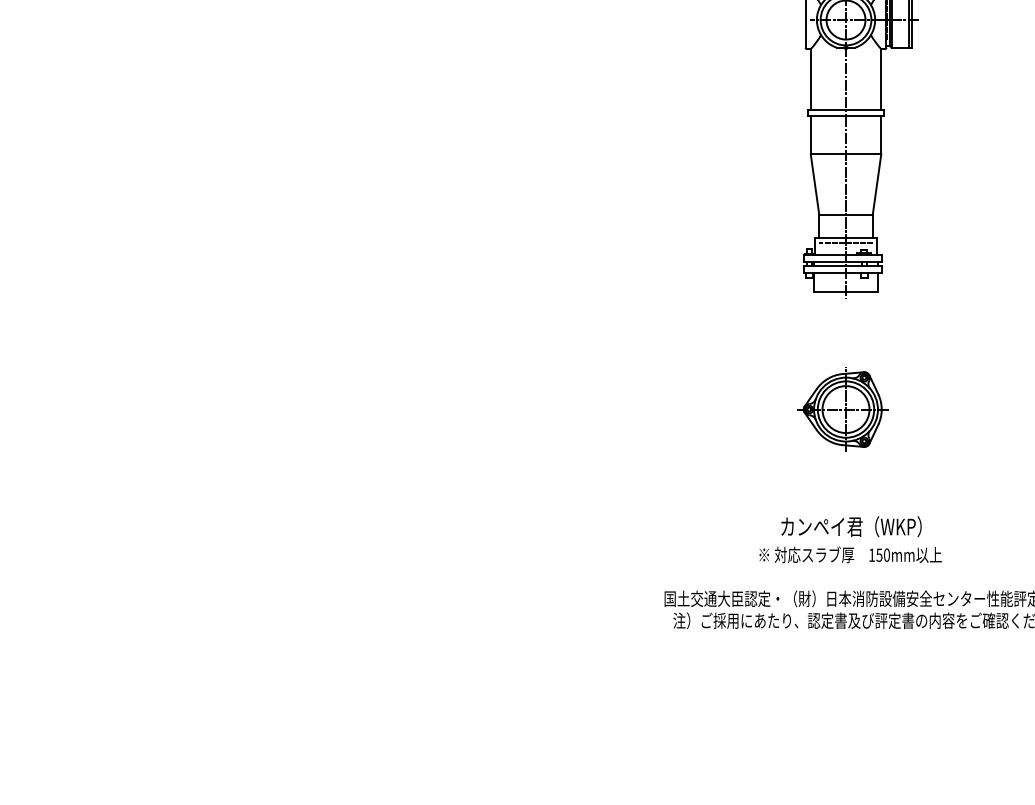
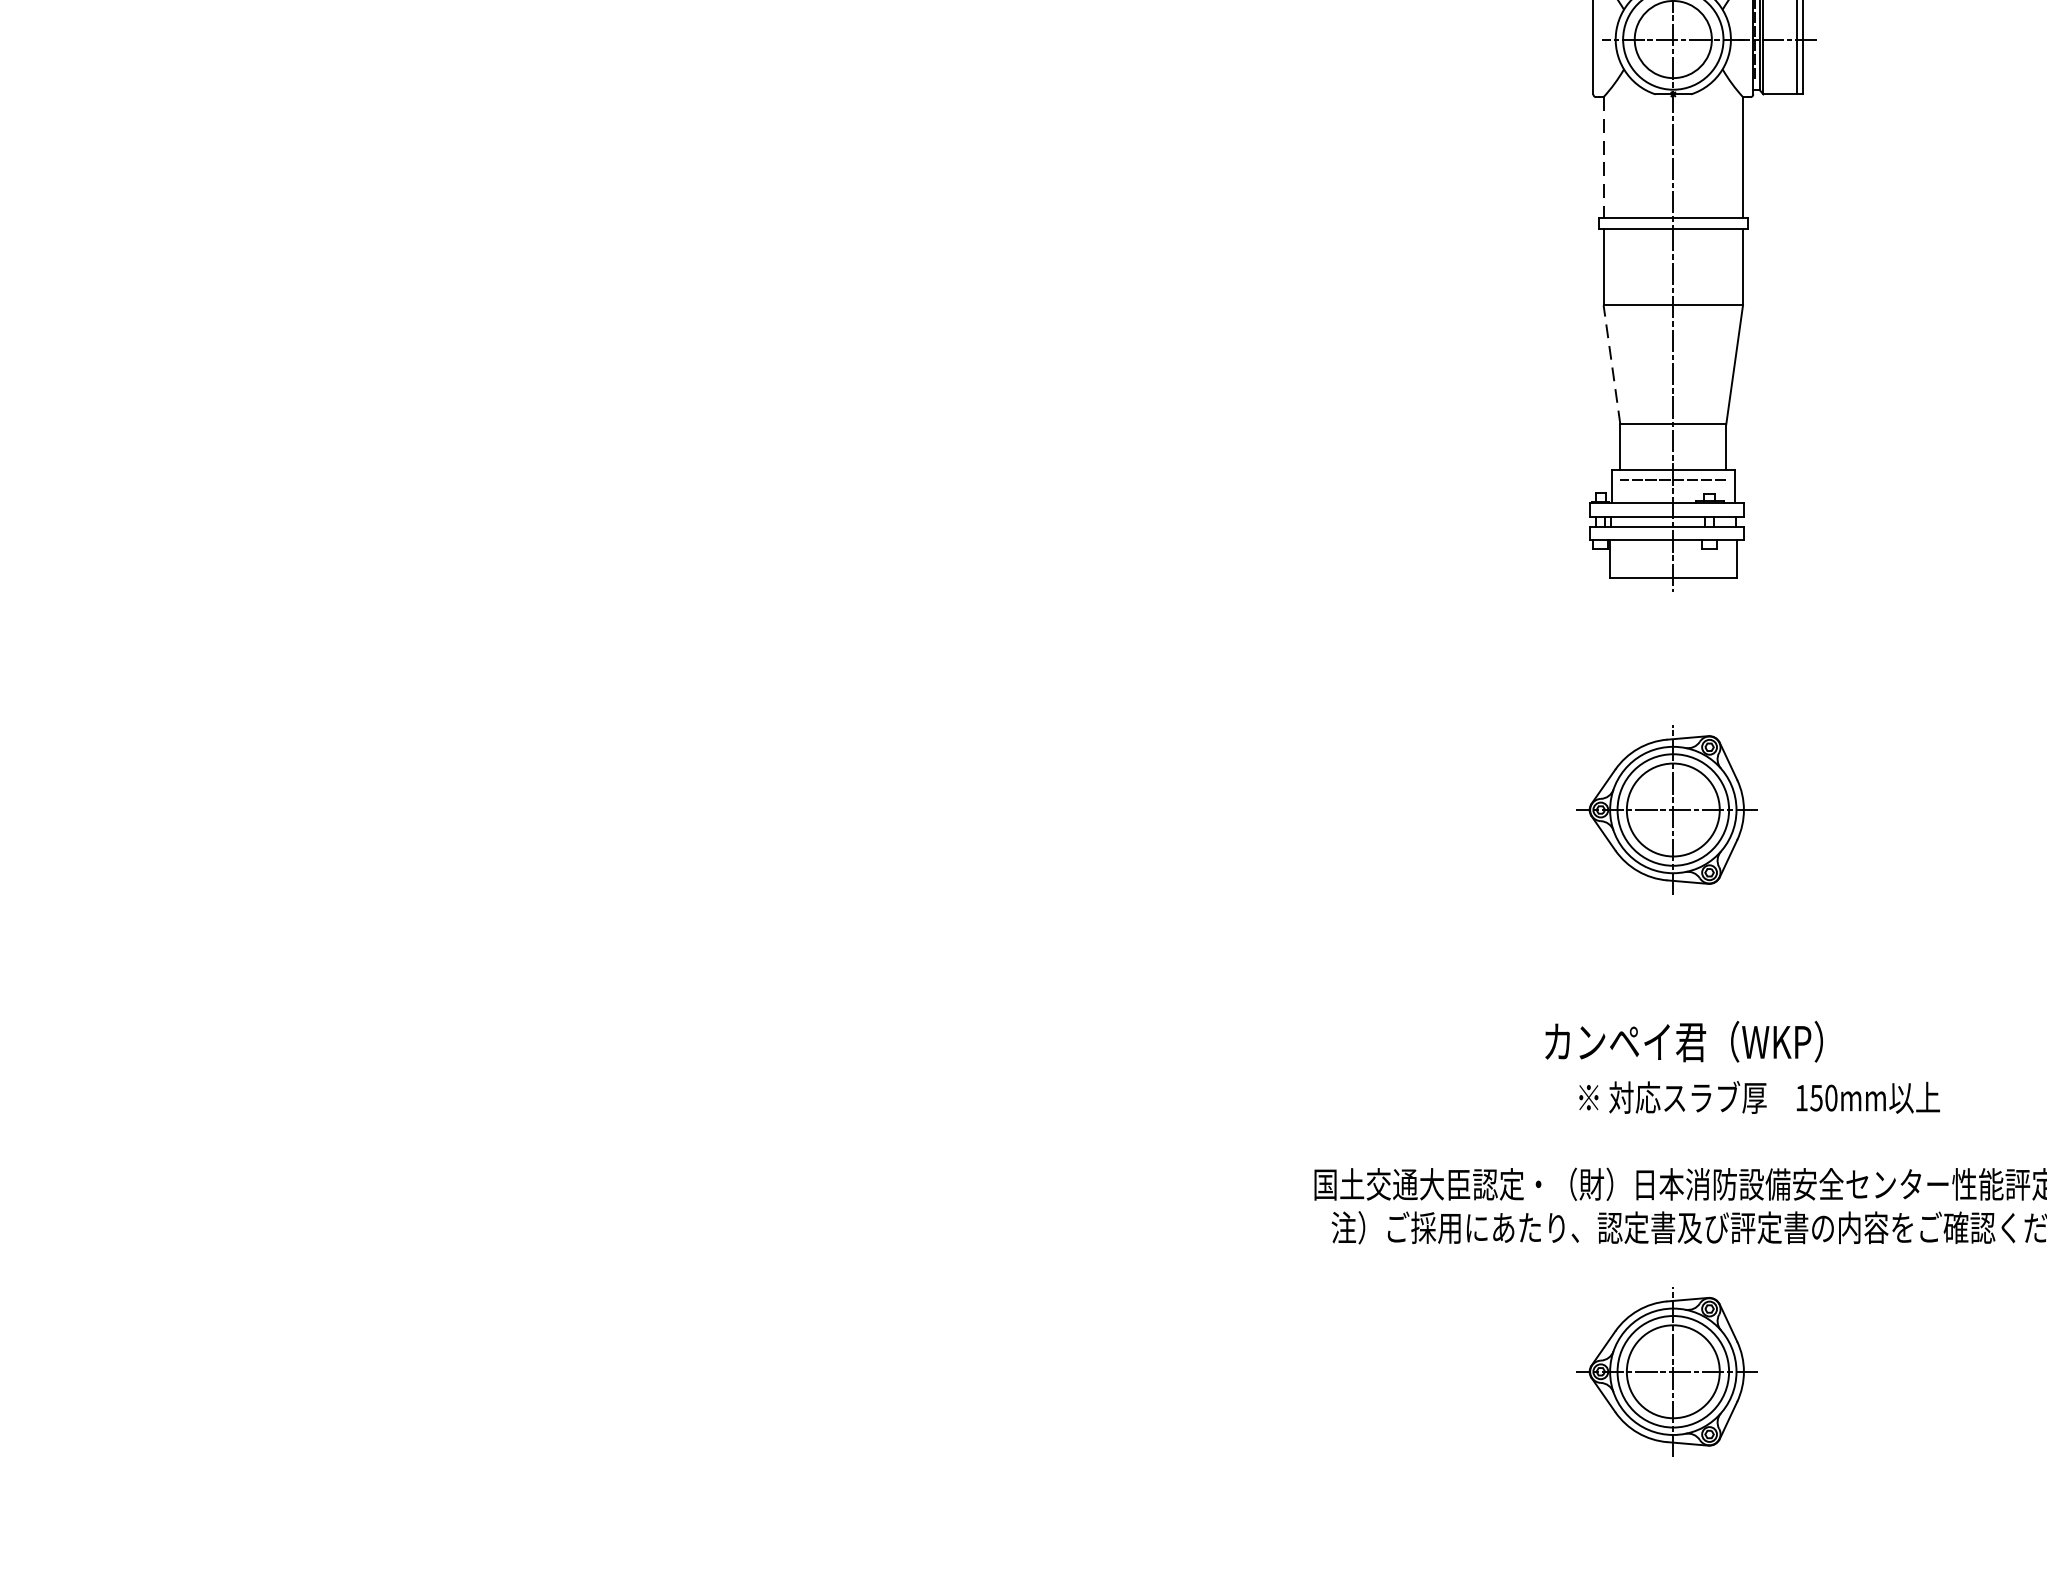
line: (810, 79) -> (1603, 157), solid -> dashed
line: (814, 184) -> (1610, 364), solid -> dashed
text: (850, 554) -> (1759, 1096), moved
part: (842, 693) -> (1666, 1371), added

